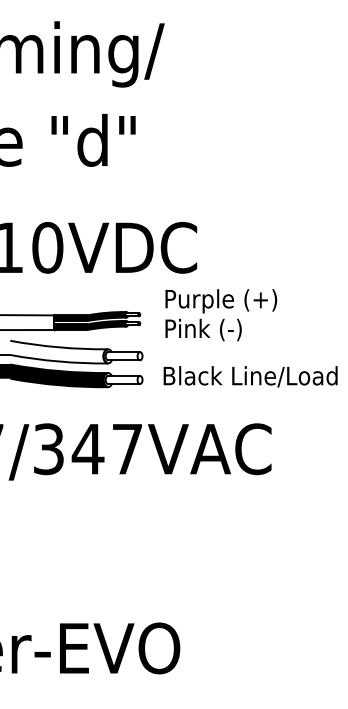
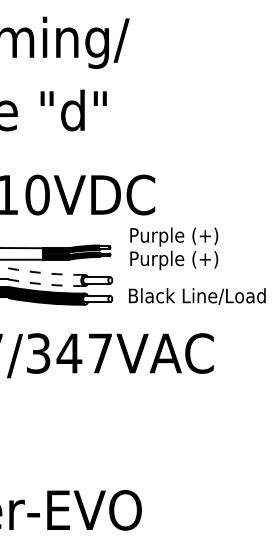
text: (228, 330) -> (179, 260), Pink (-) -> Purple (+)
arc: (59, 347) -> (46, 273), solid -> dashed
arc: (59, 361) -> (46, 284), solid -> dashed

